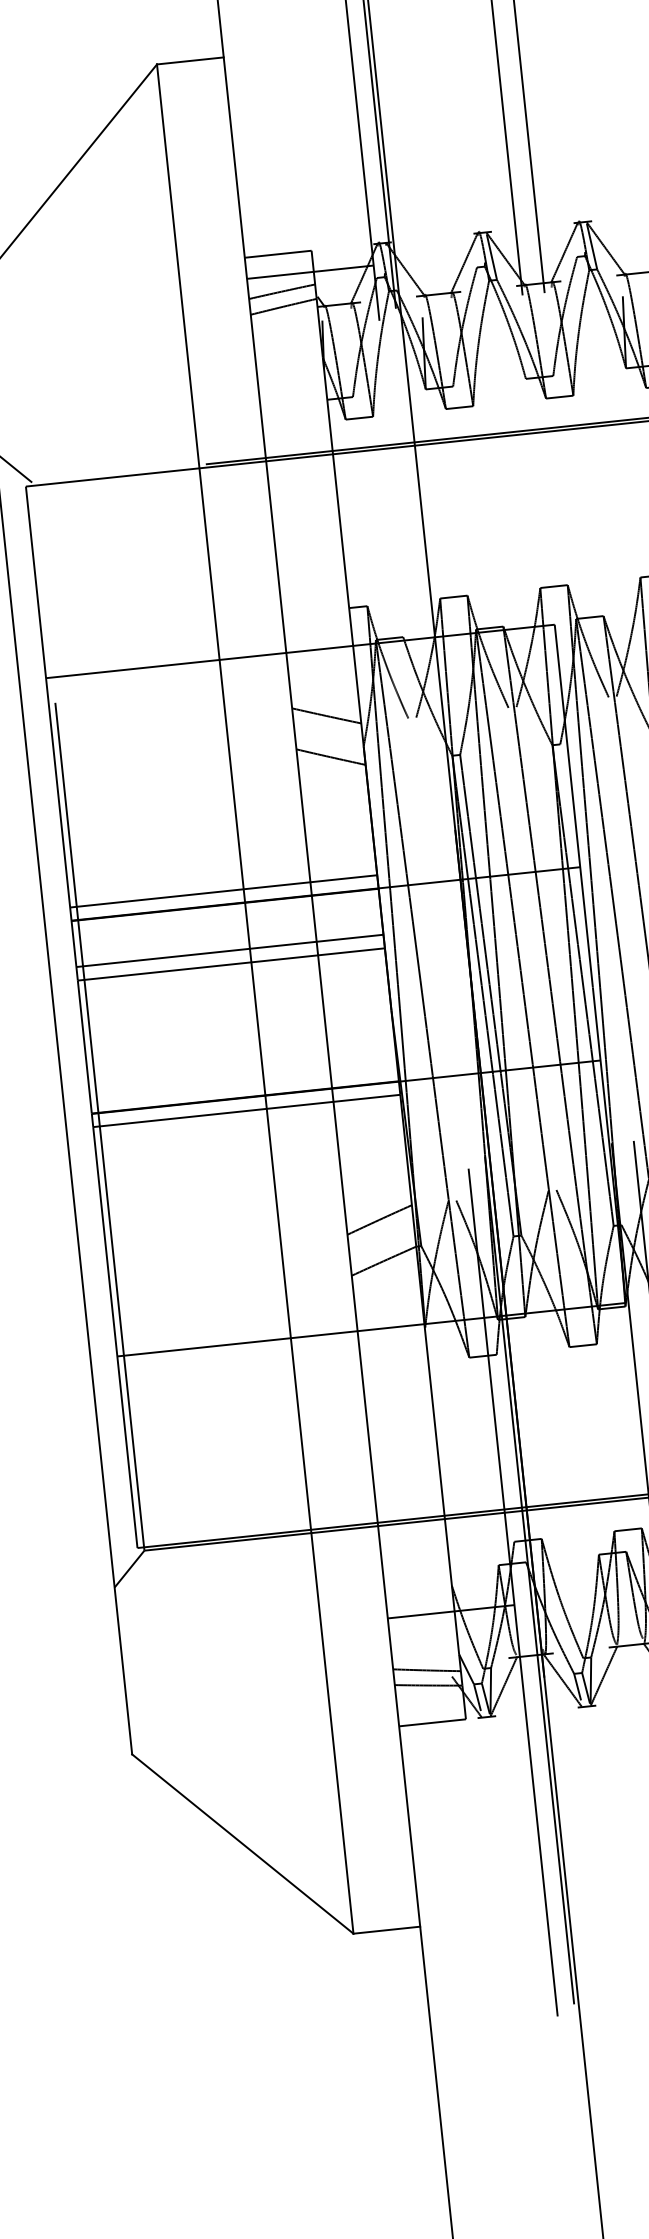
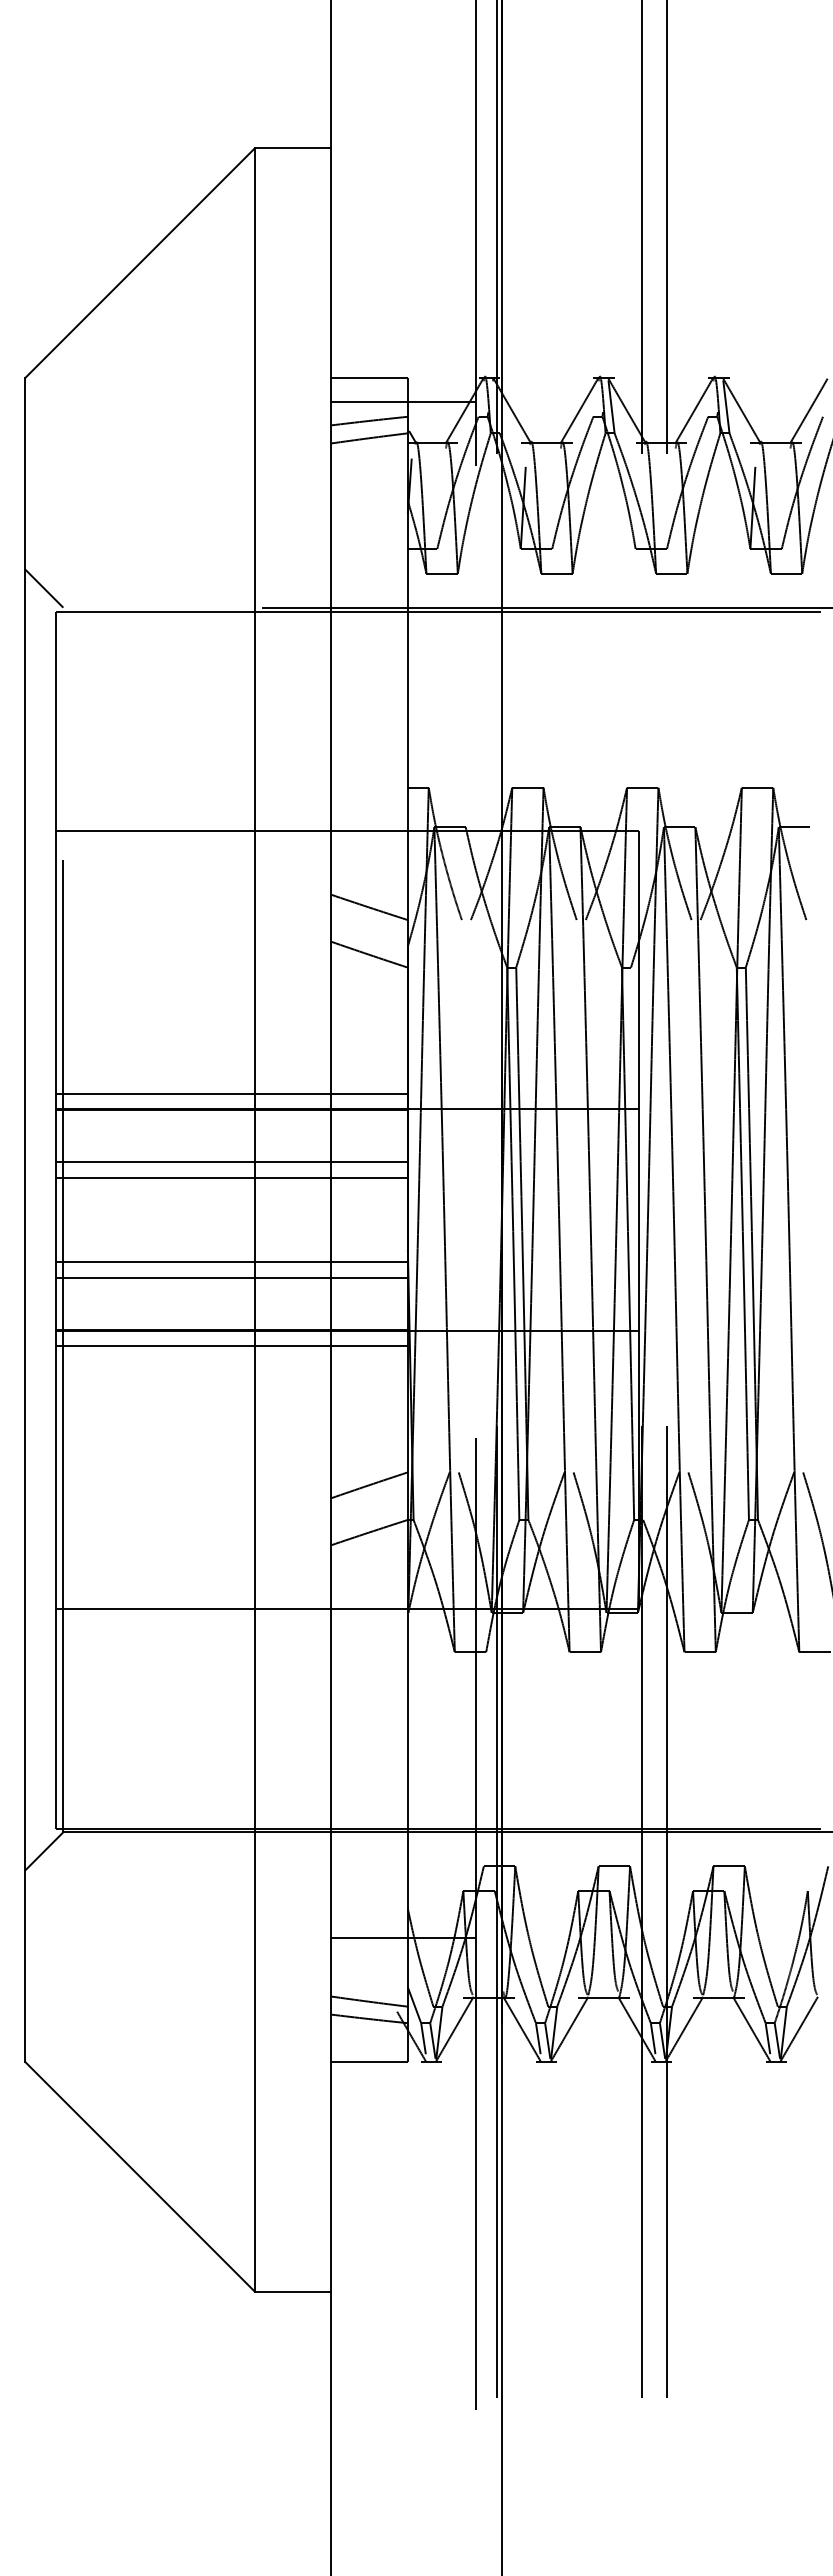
line: (238, 1038) -> (231, 1262), added
line: (240, 1051) -> (231, 1277), added

